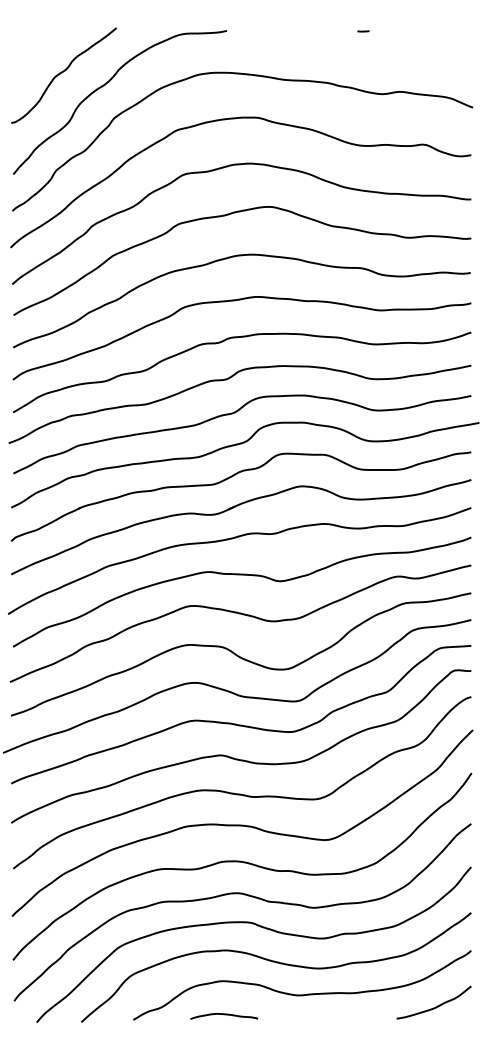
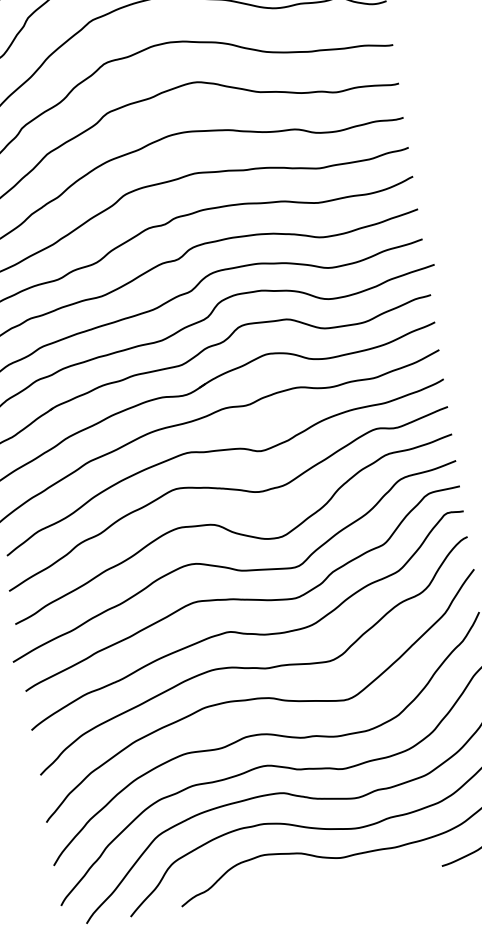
curve: (224, 1015) -> (271, 888), removed

